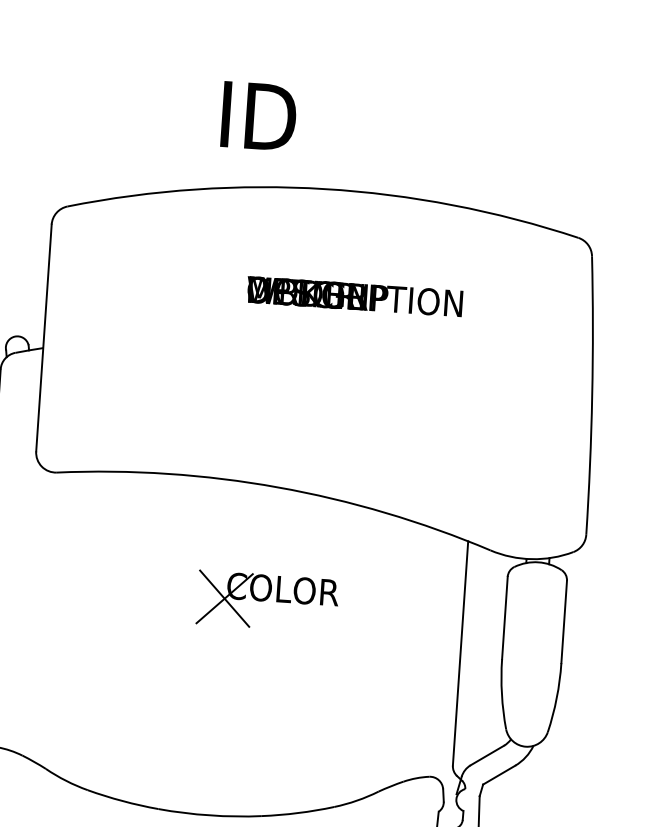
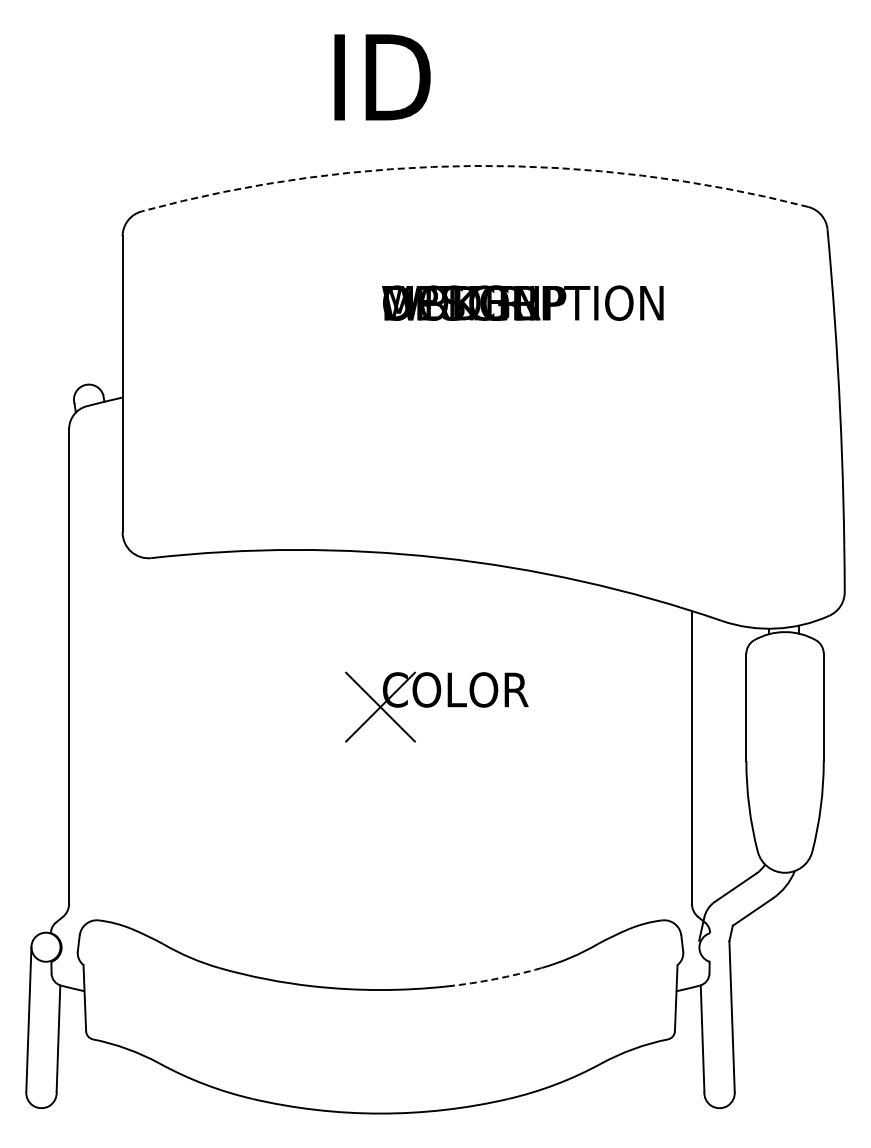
arc: (324, 188) -> (474, 165), solid -> dashed
arc: (298, 813) -> (495, 979), solid -> dashed

